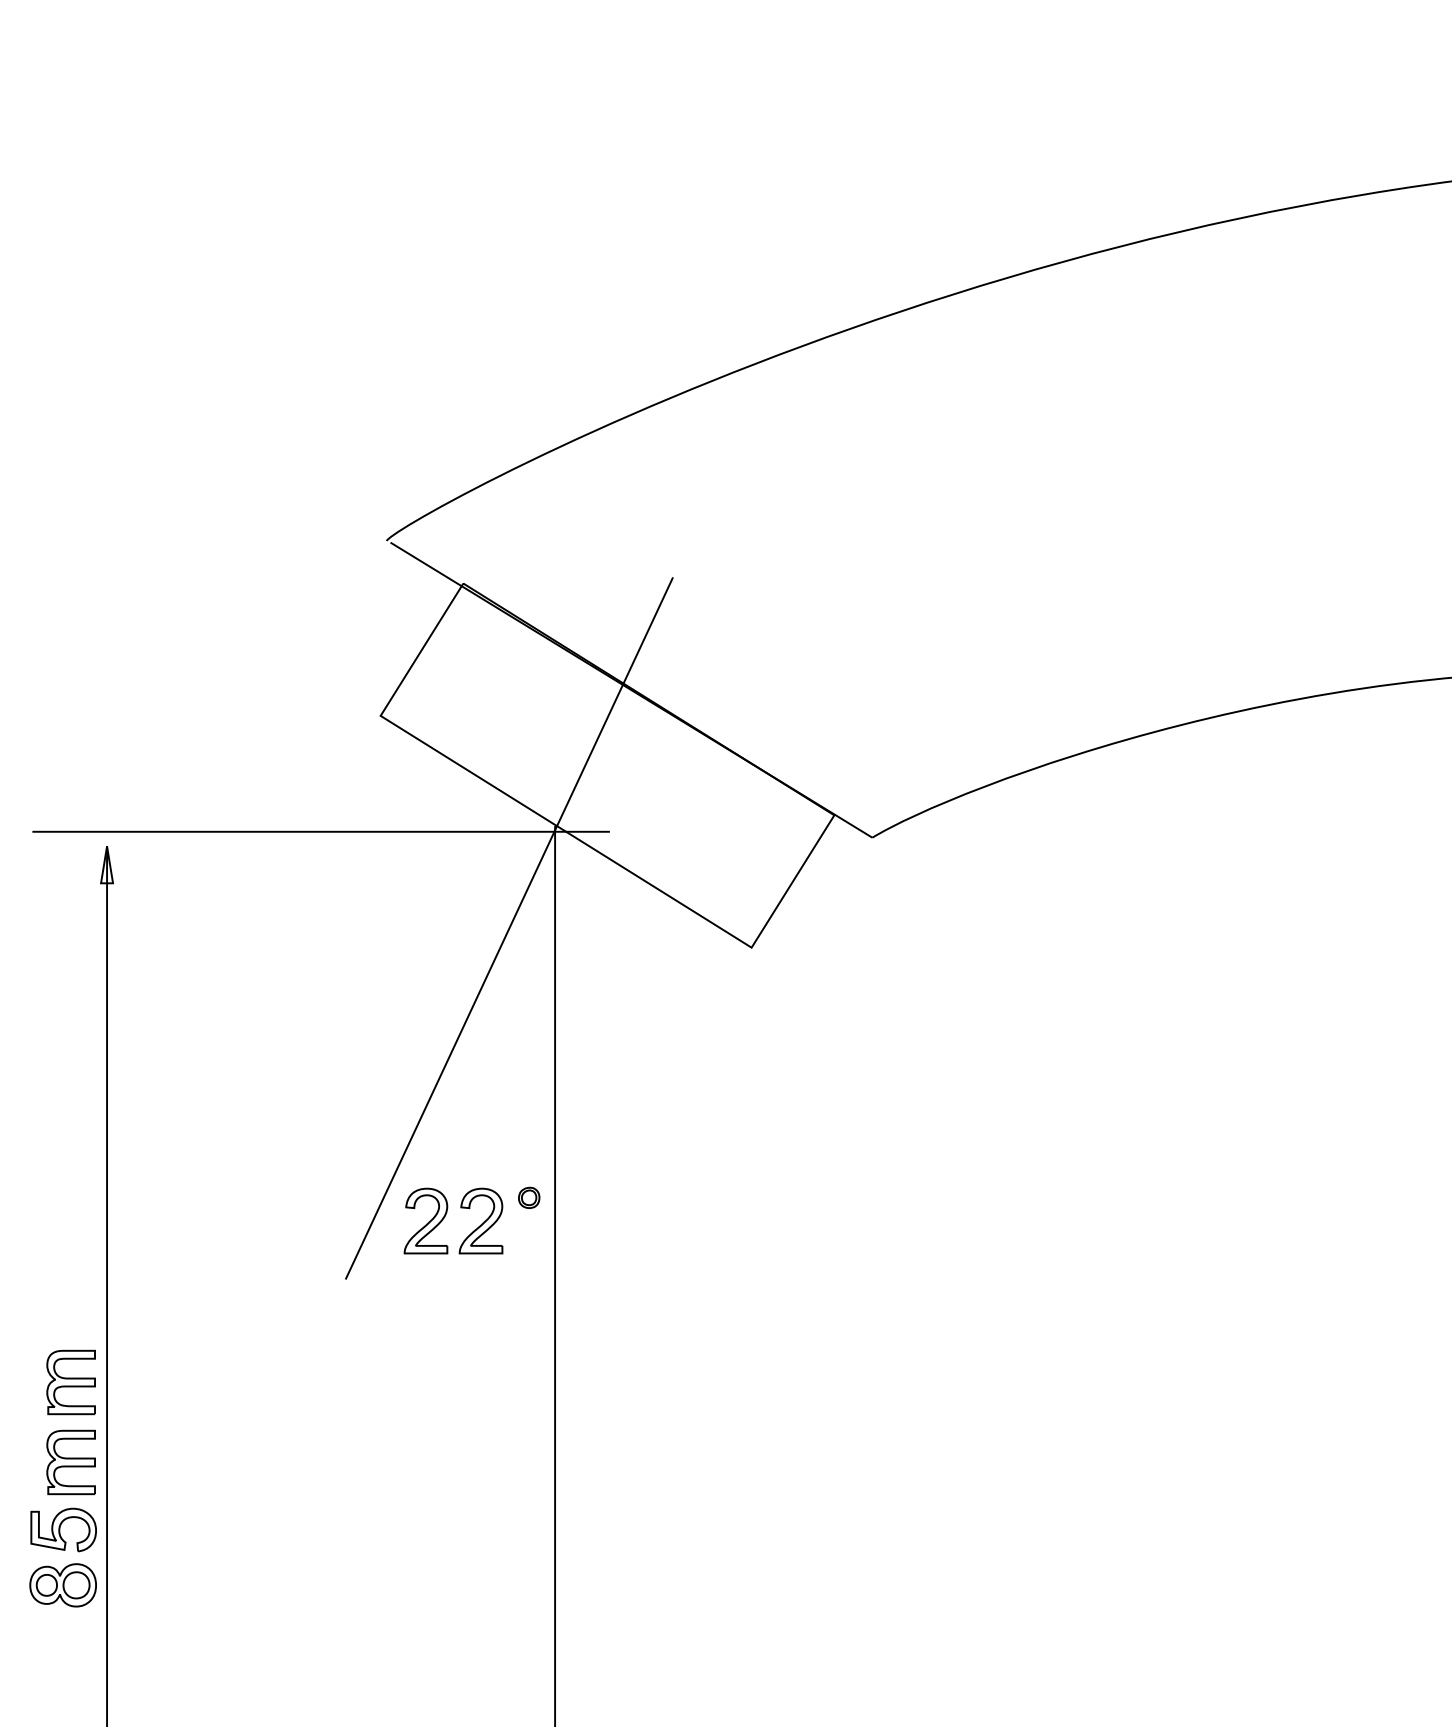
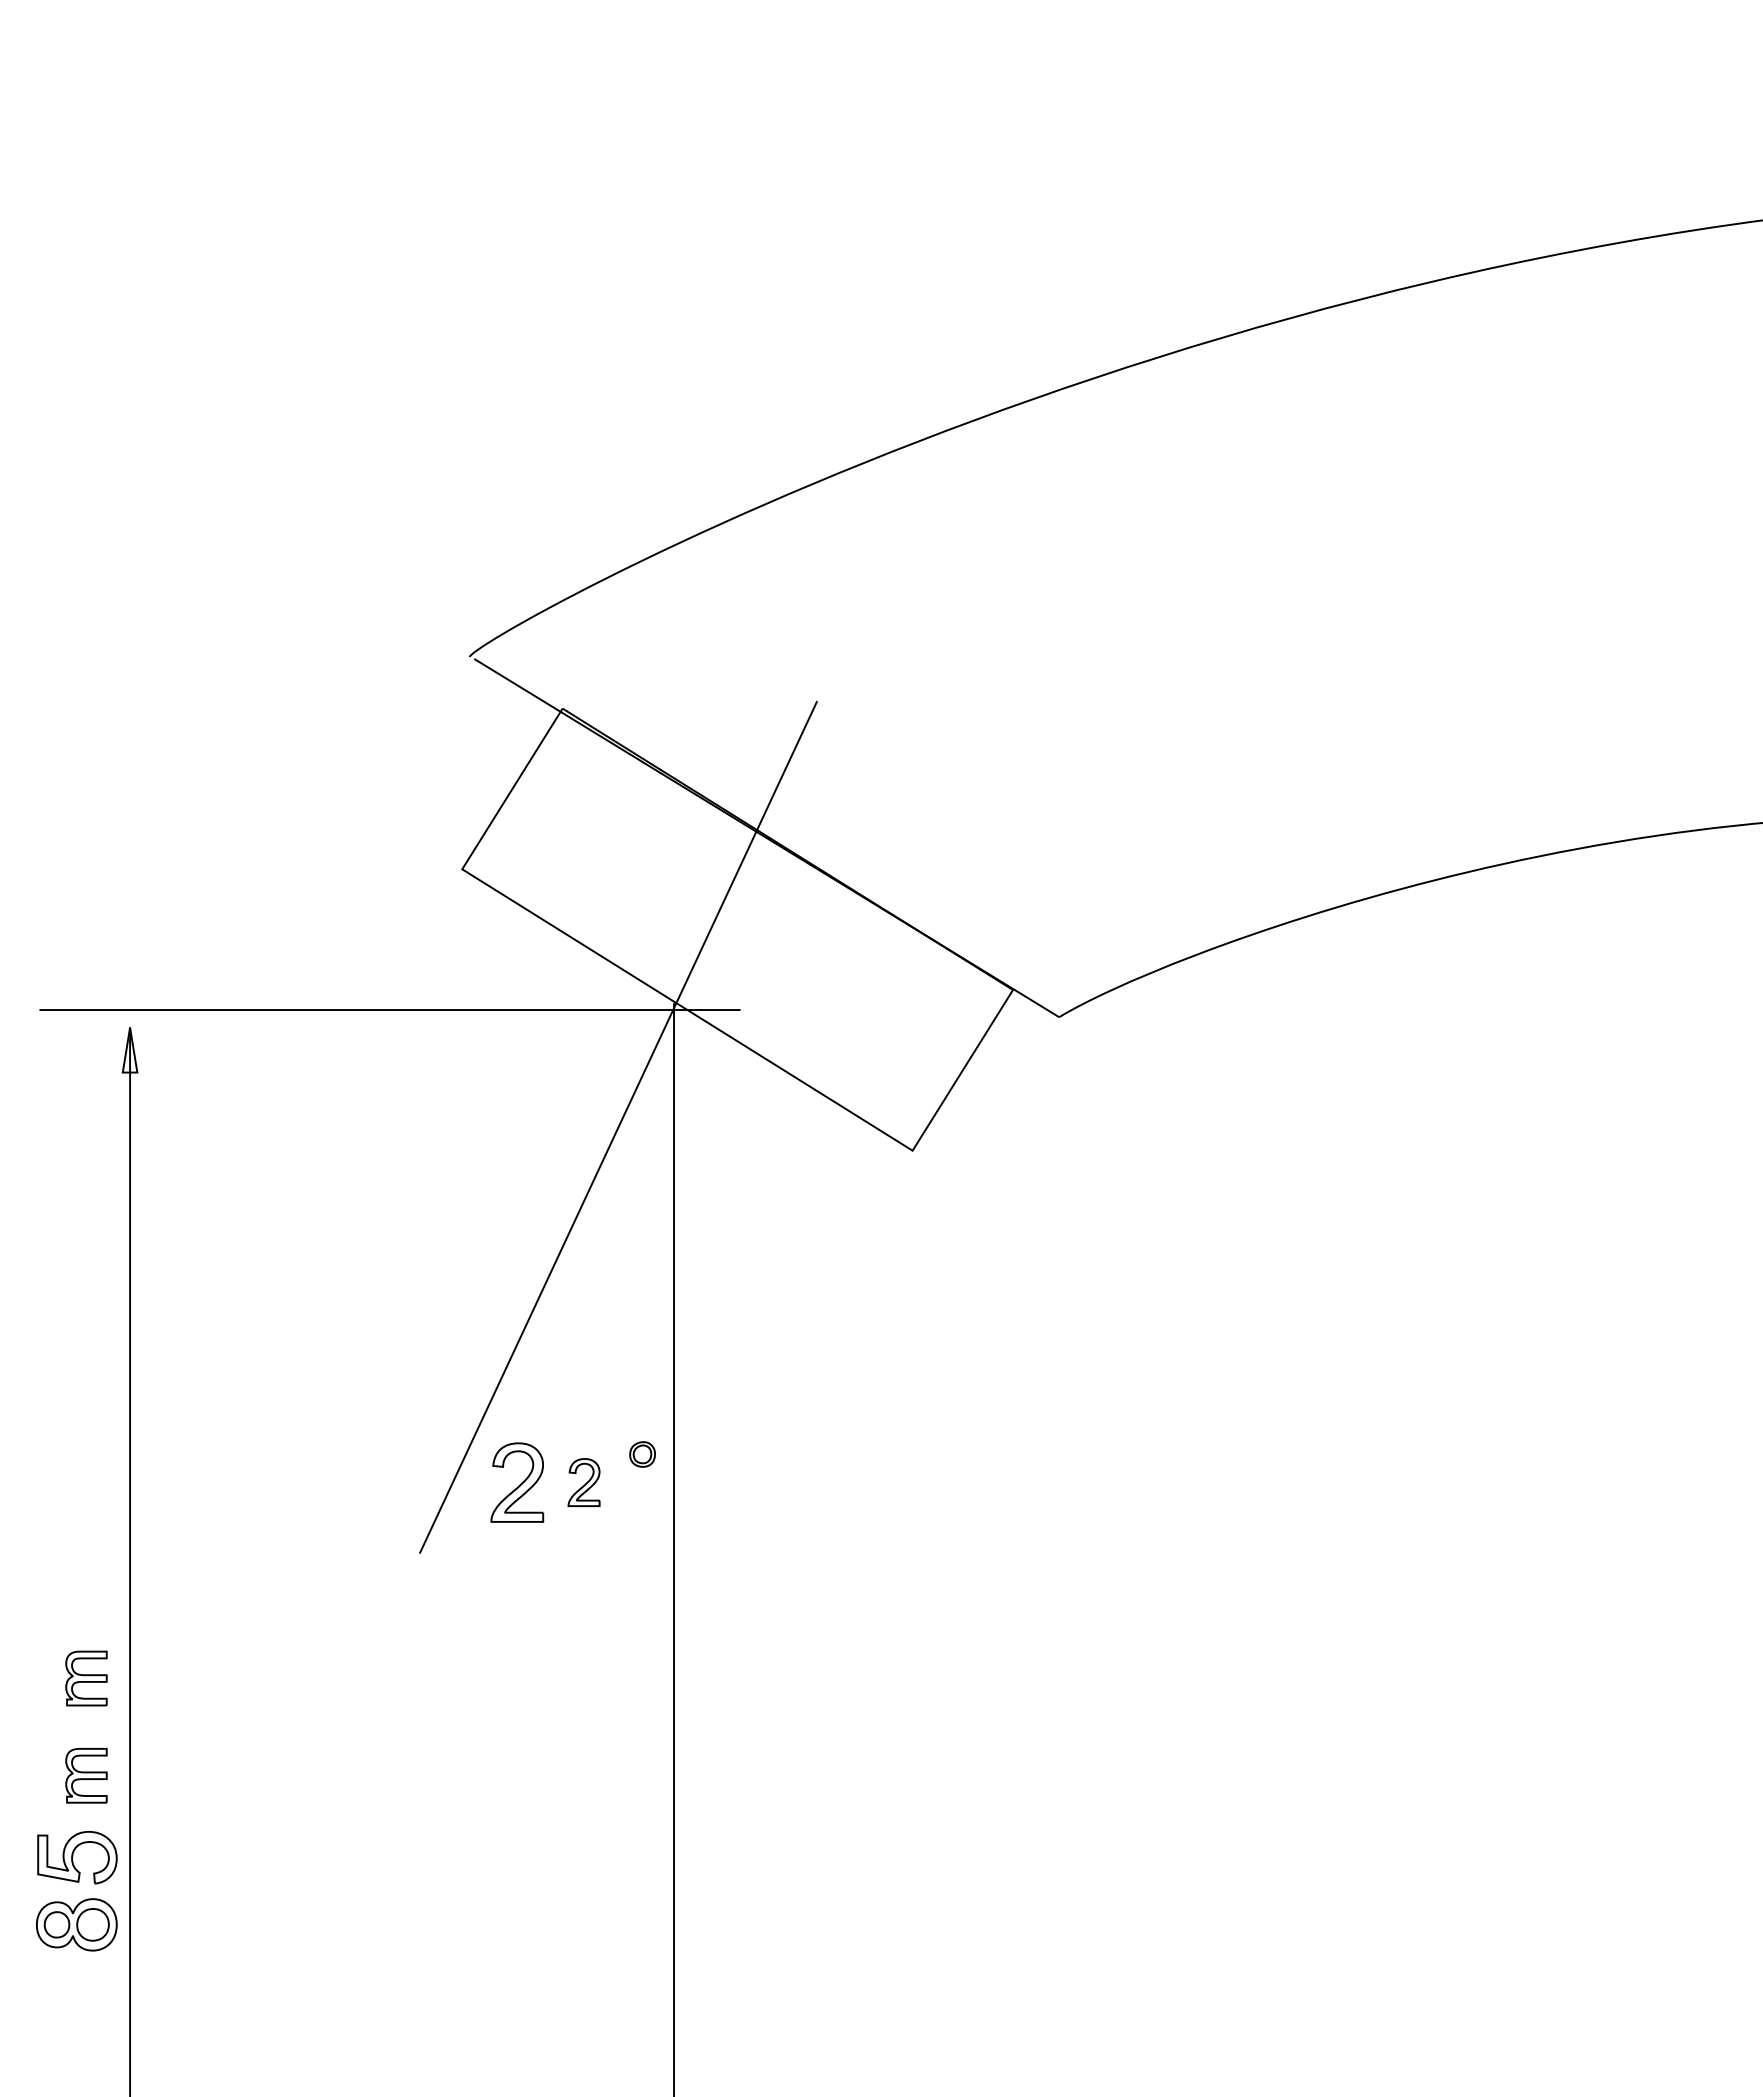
part: (480, 1220) -> (583, 1482), size x0.6
part: (71, 1382) -> (86, 1678), size x0.7
part: (71, 1462) -> (86, 1775), size x0.7

